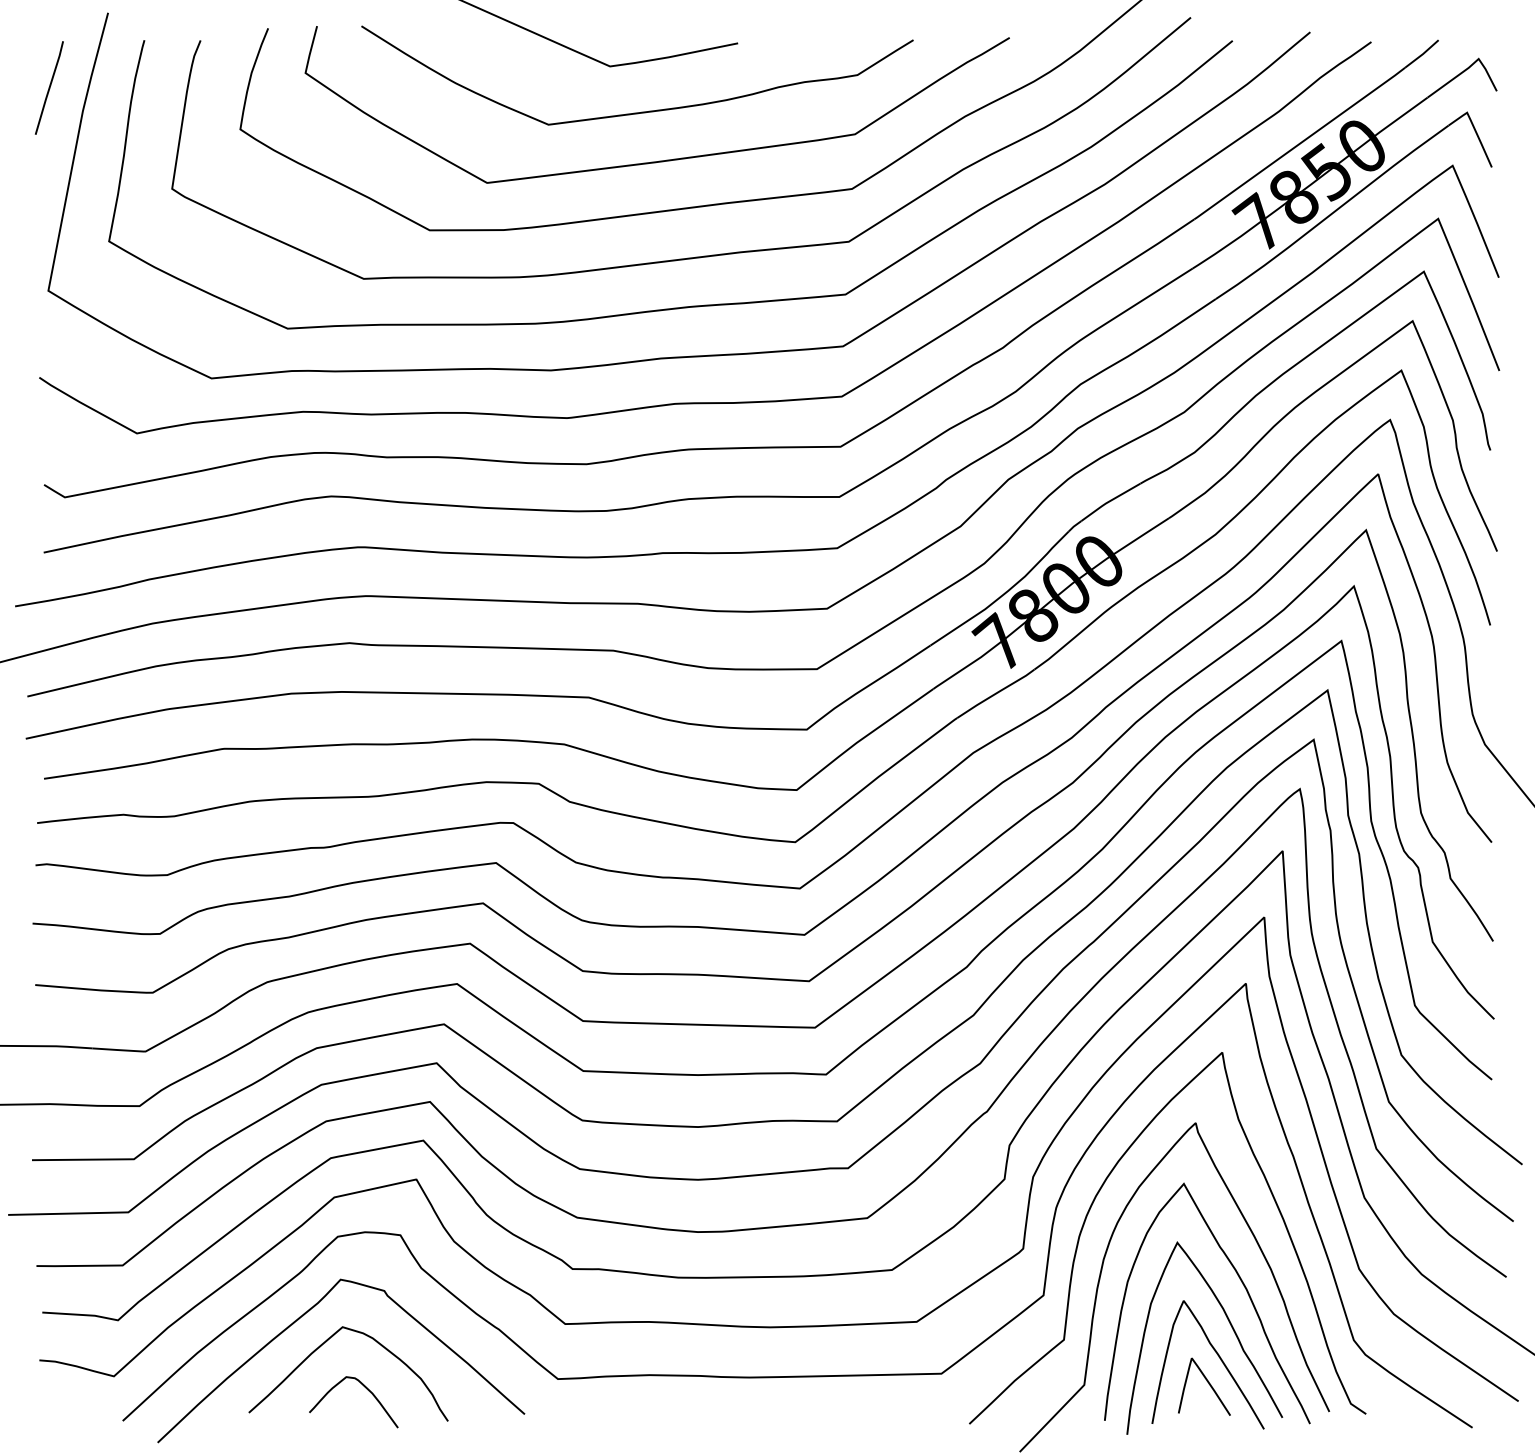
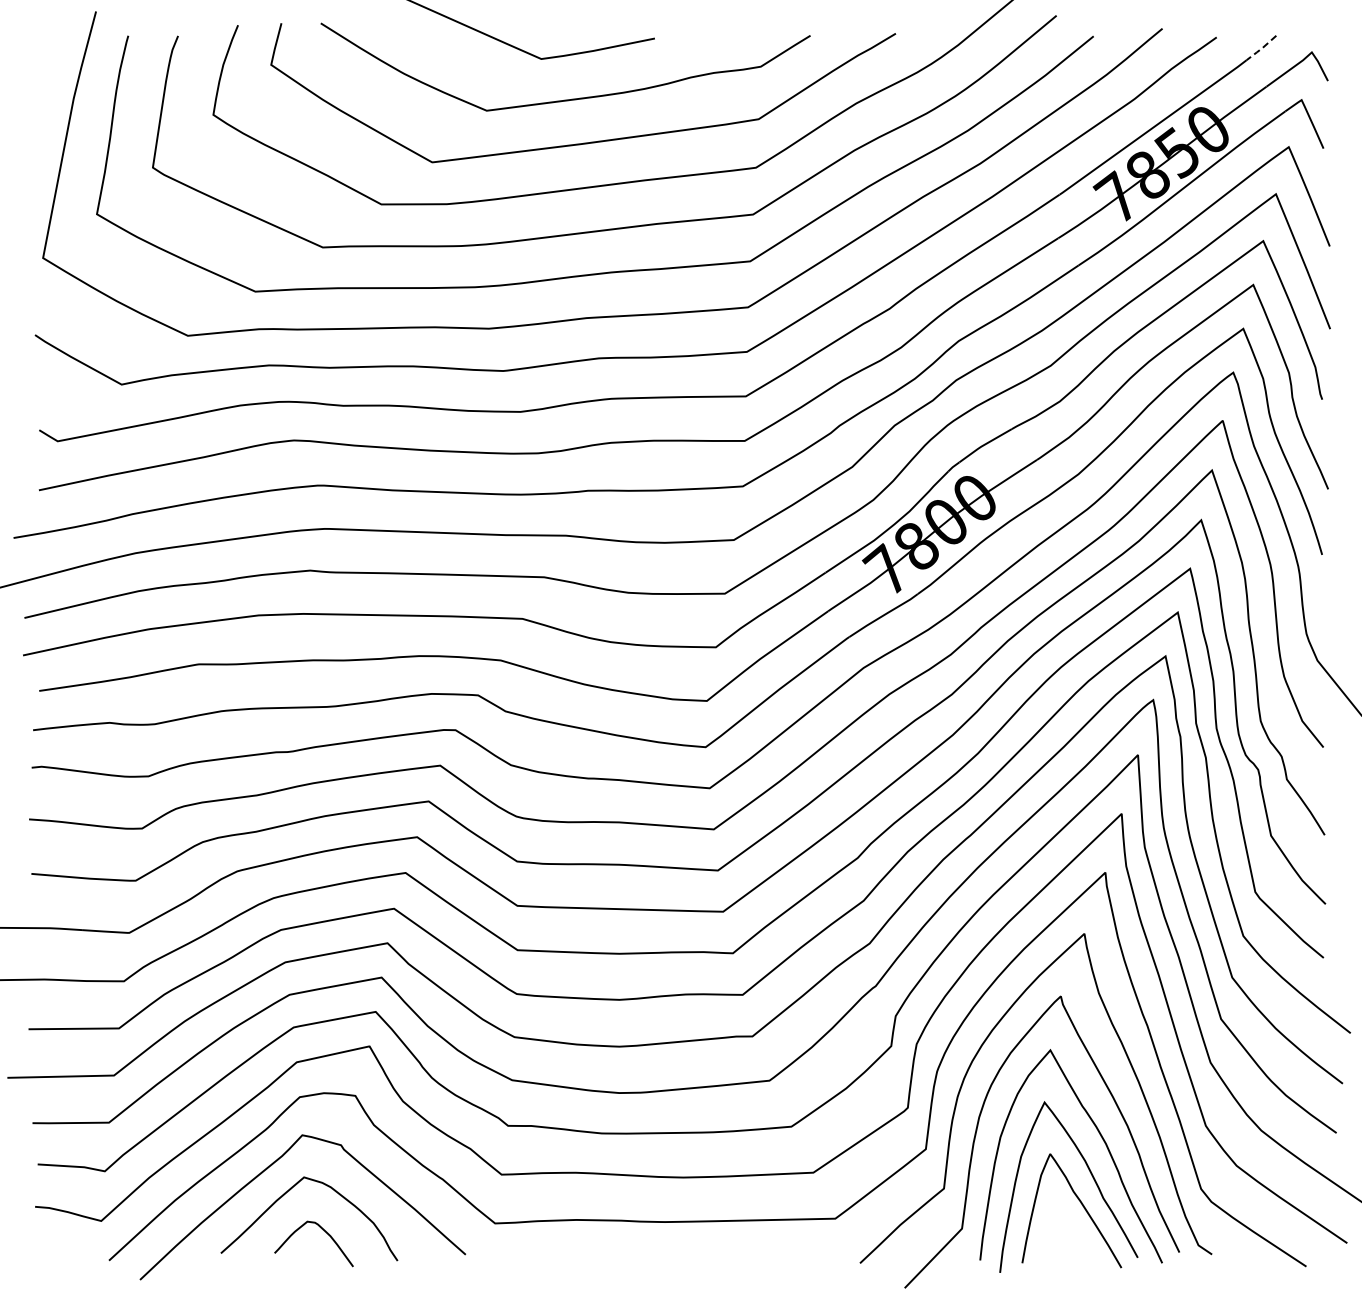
line: (1421, 54) -> (1261, 48), solid -> dashed
line: (48, 87) -> (43, 77), removed
curve: (1207, 1383) -> (1071, 1227), removed

